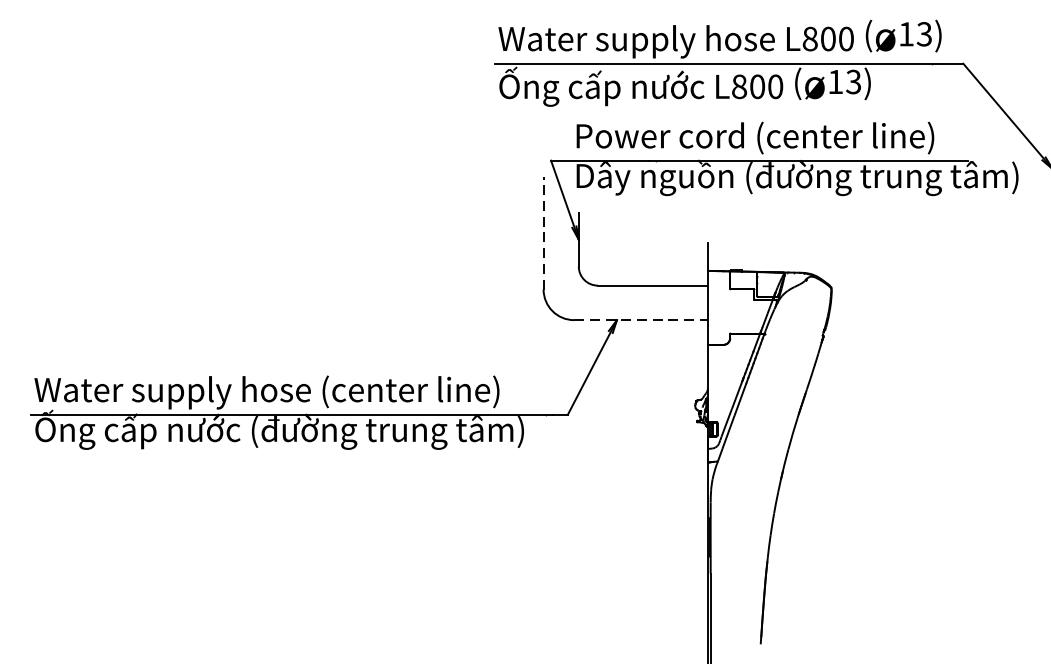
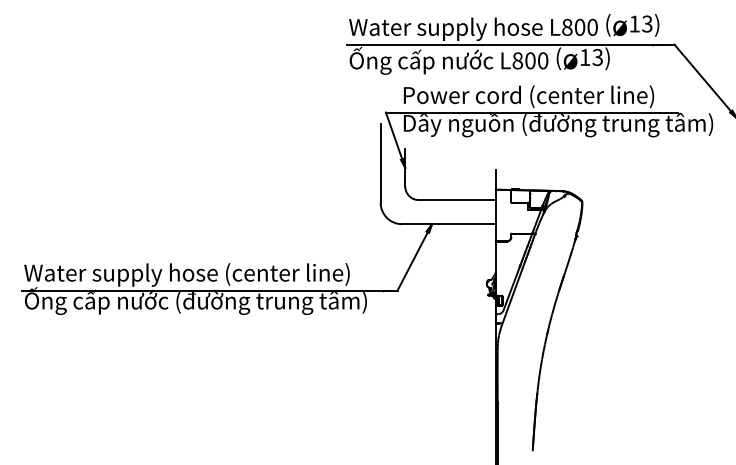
line: (543, 232) -> (380, 162), dashed -> solid
line: (640, 320) -> (448, 224), dashed -> solid

